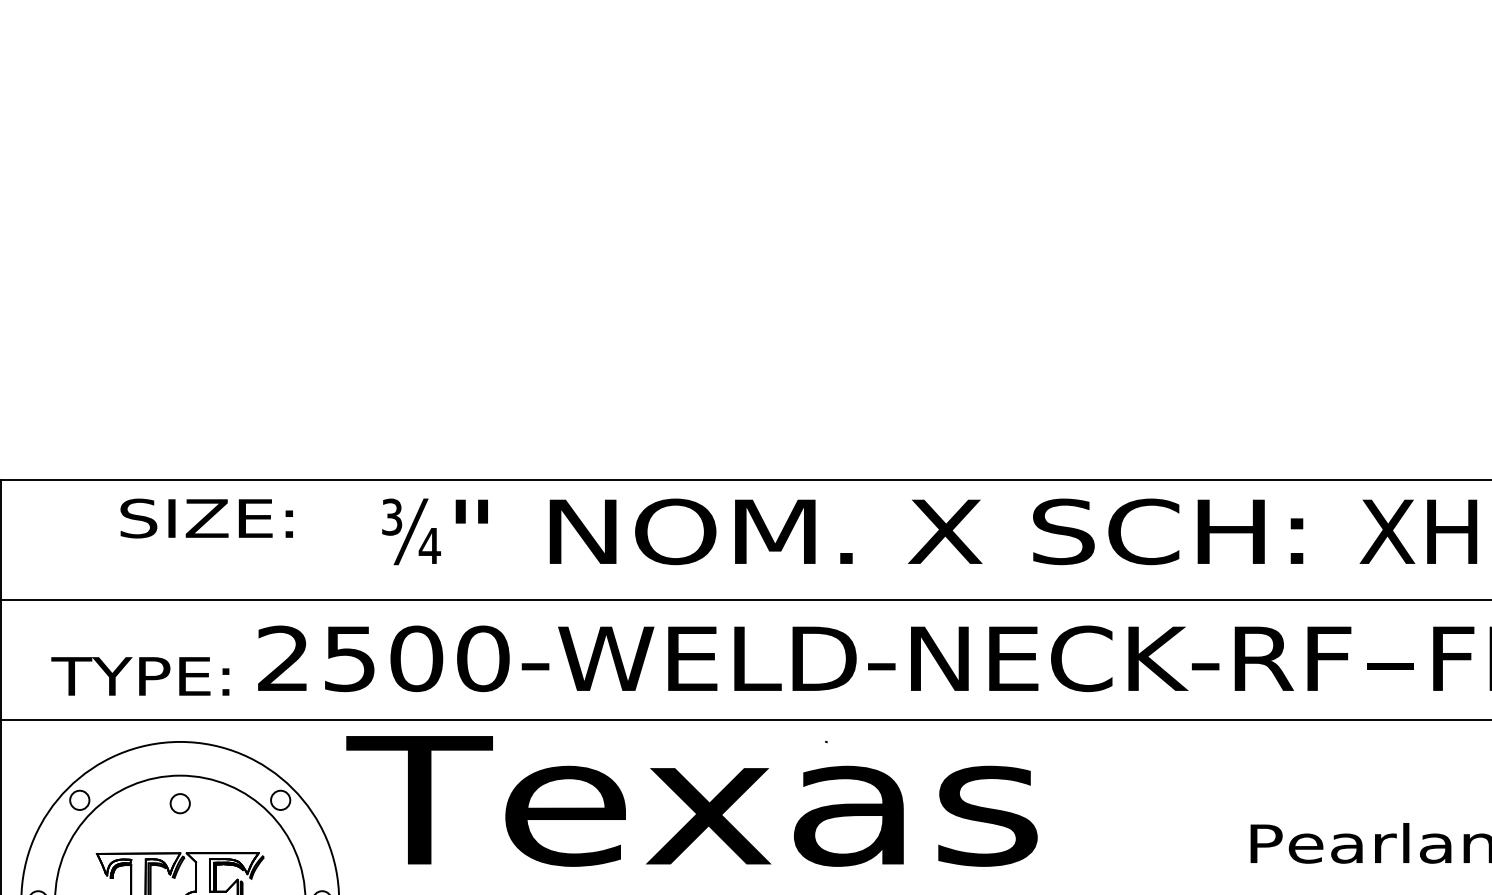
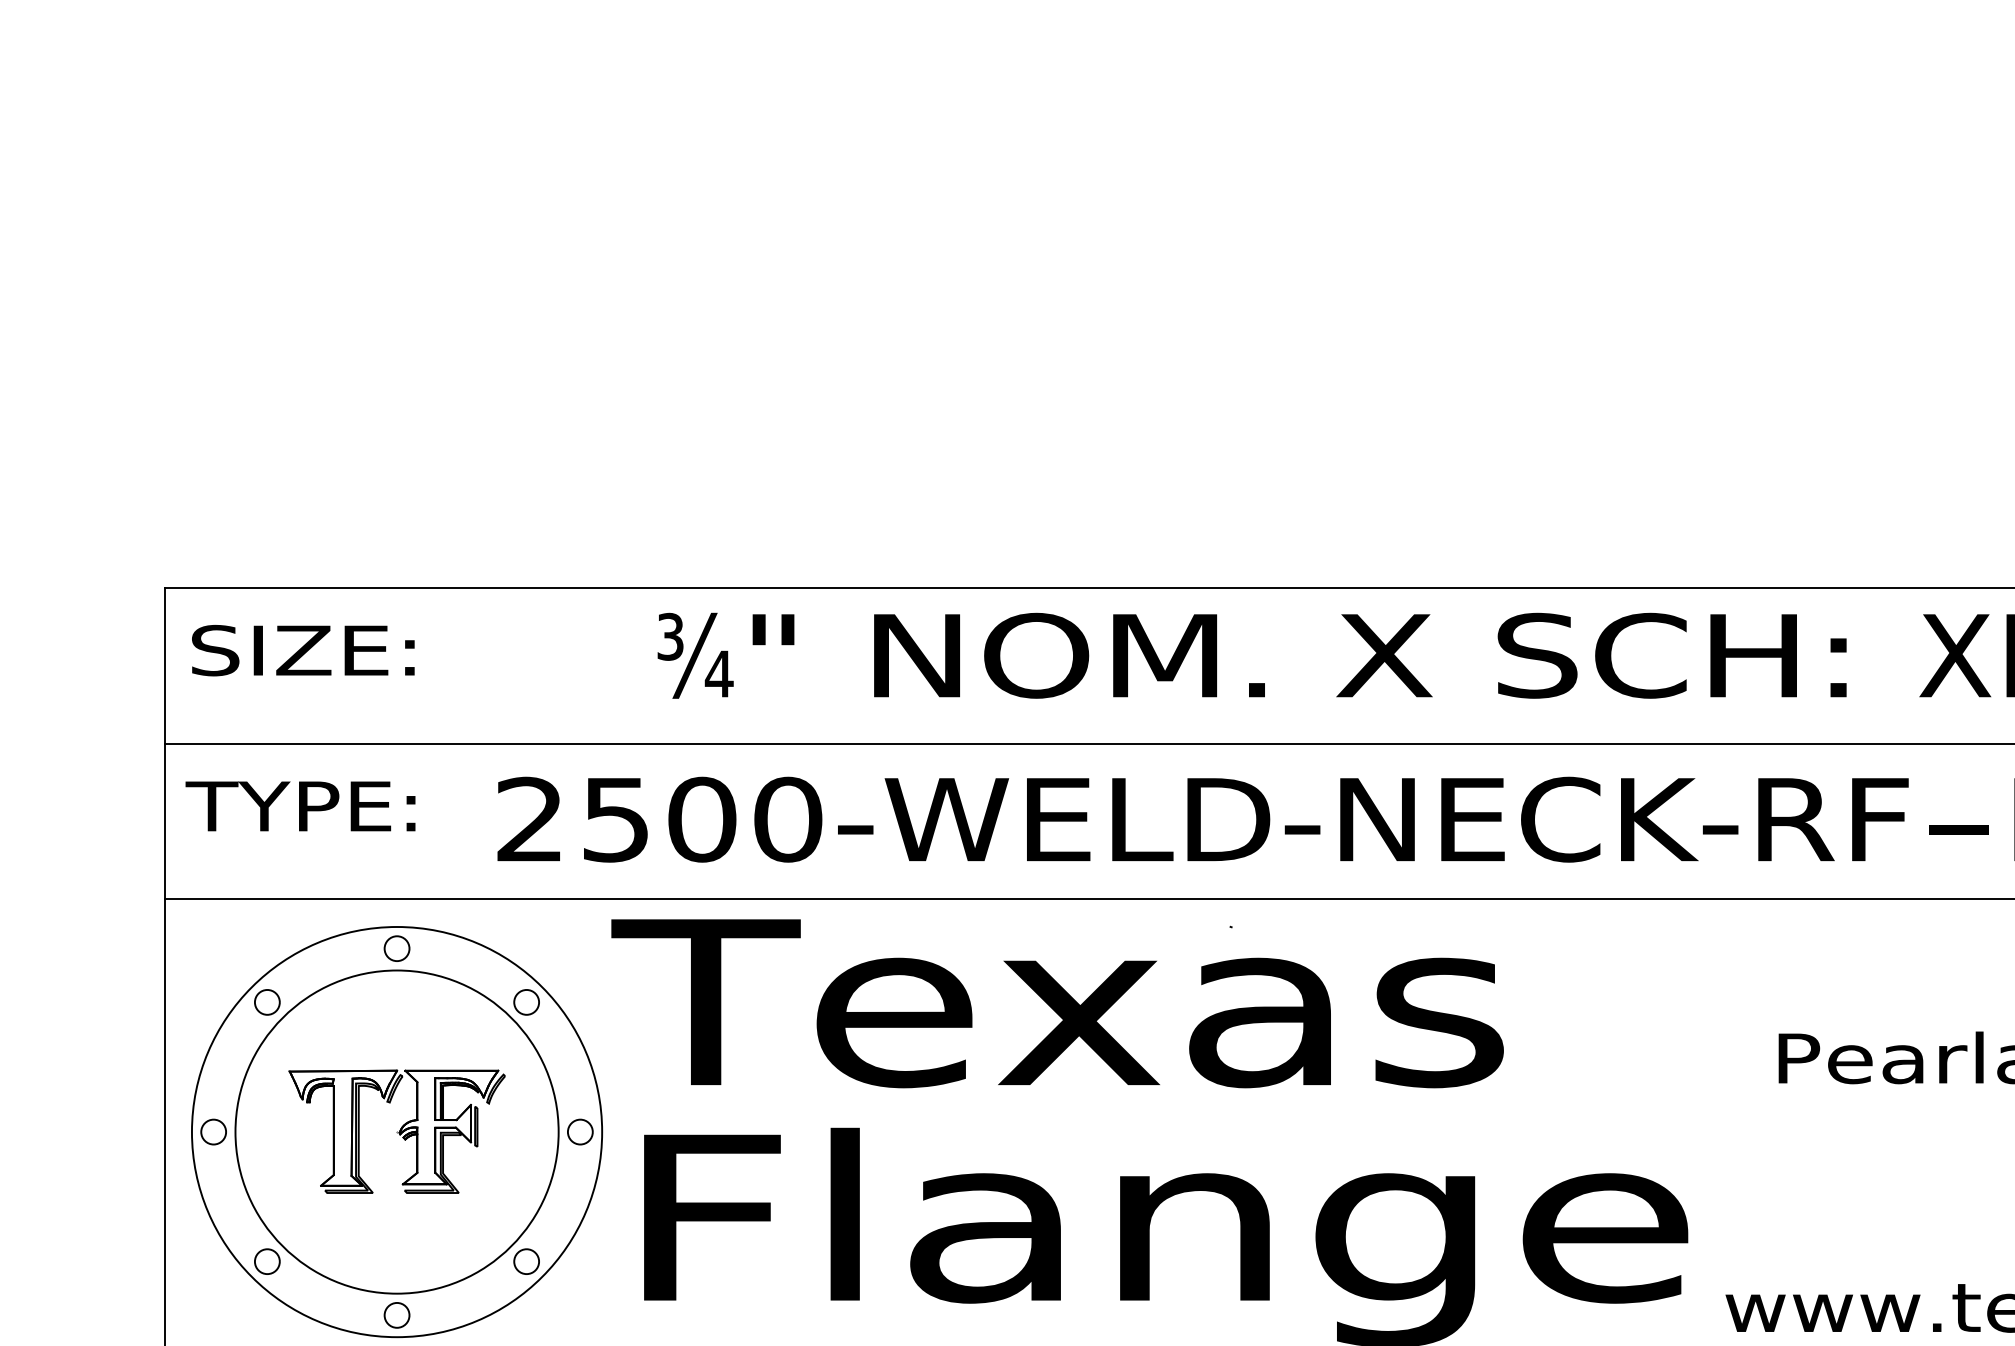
text: (206, 518) -> (303, 650), moved
text: (140, 676) -> (300, 806), moved
circle: (179, 803) -> (396, 948), moved

